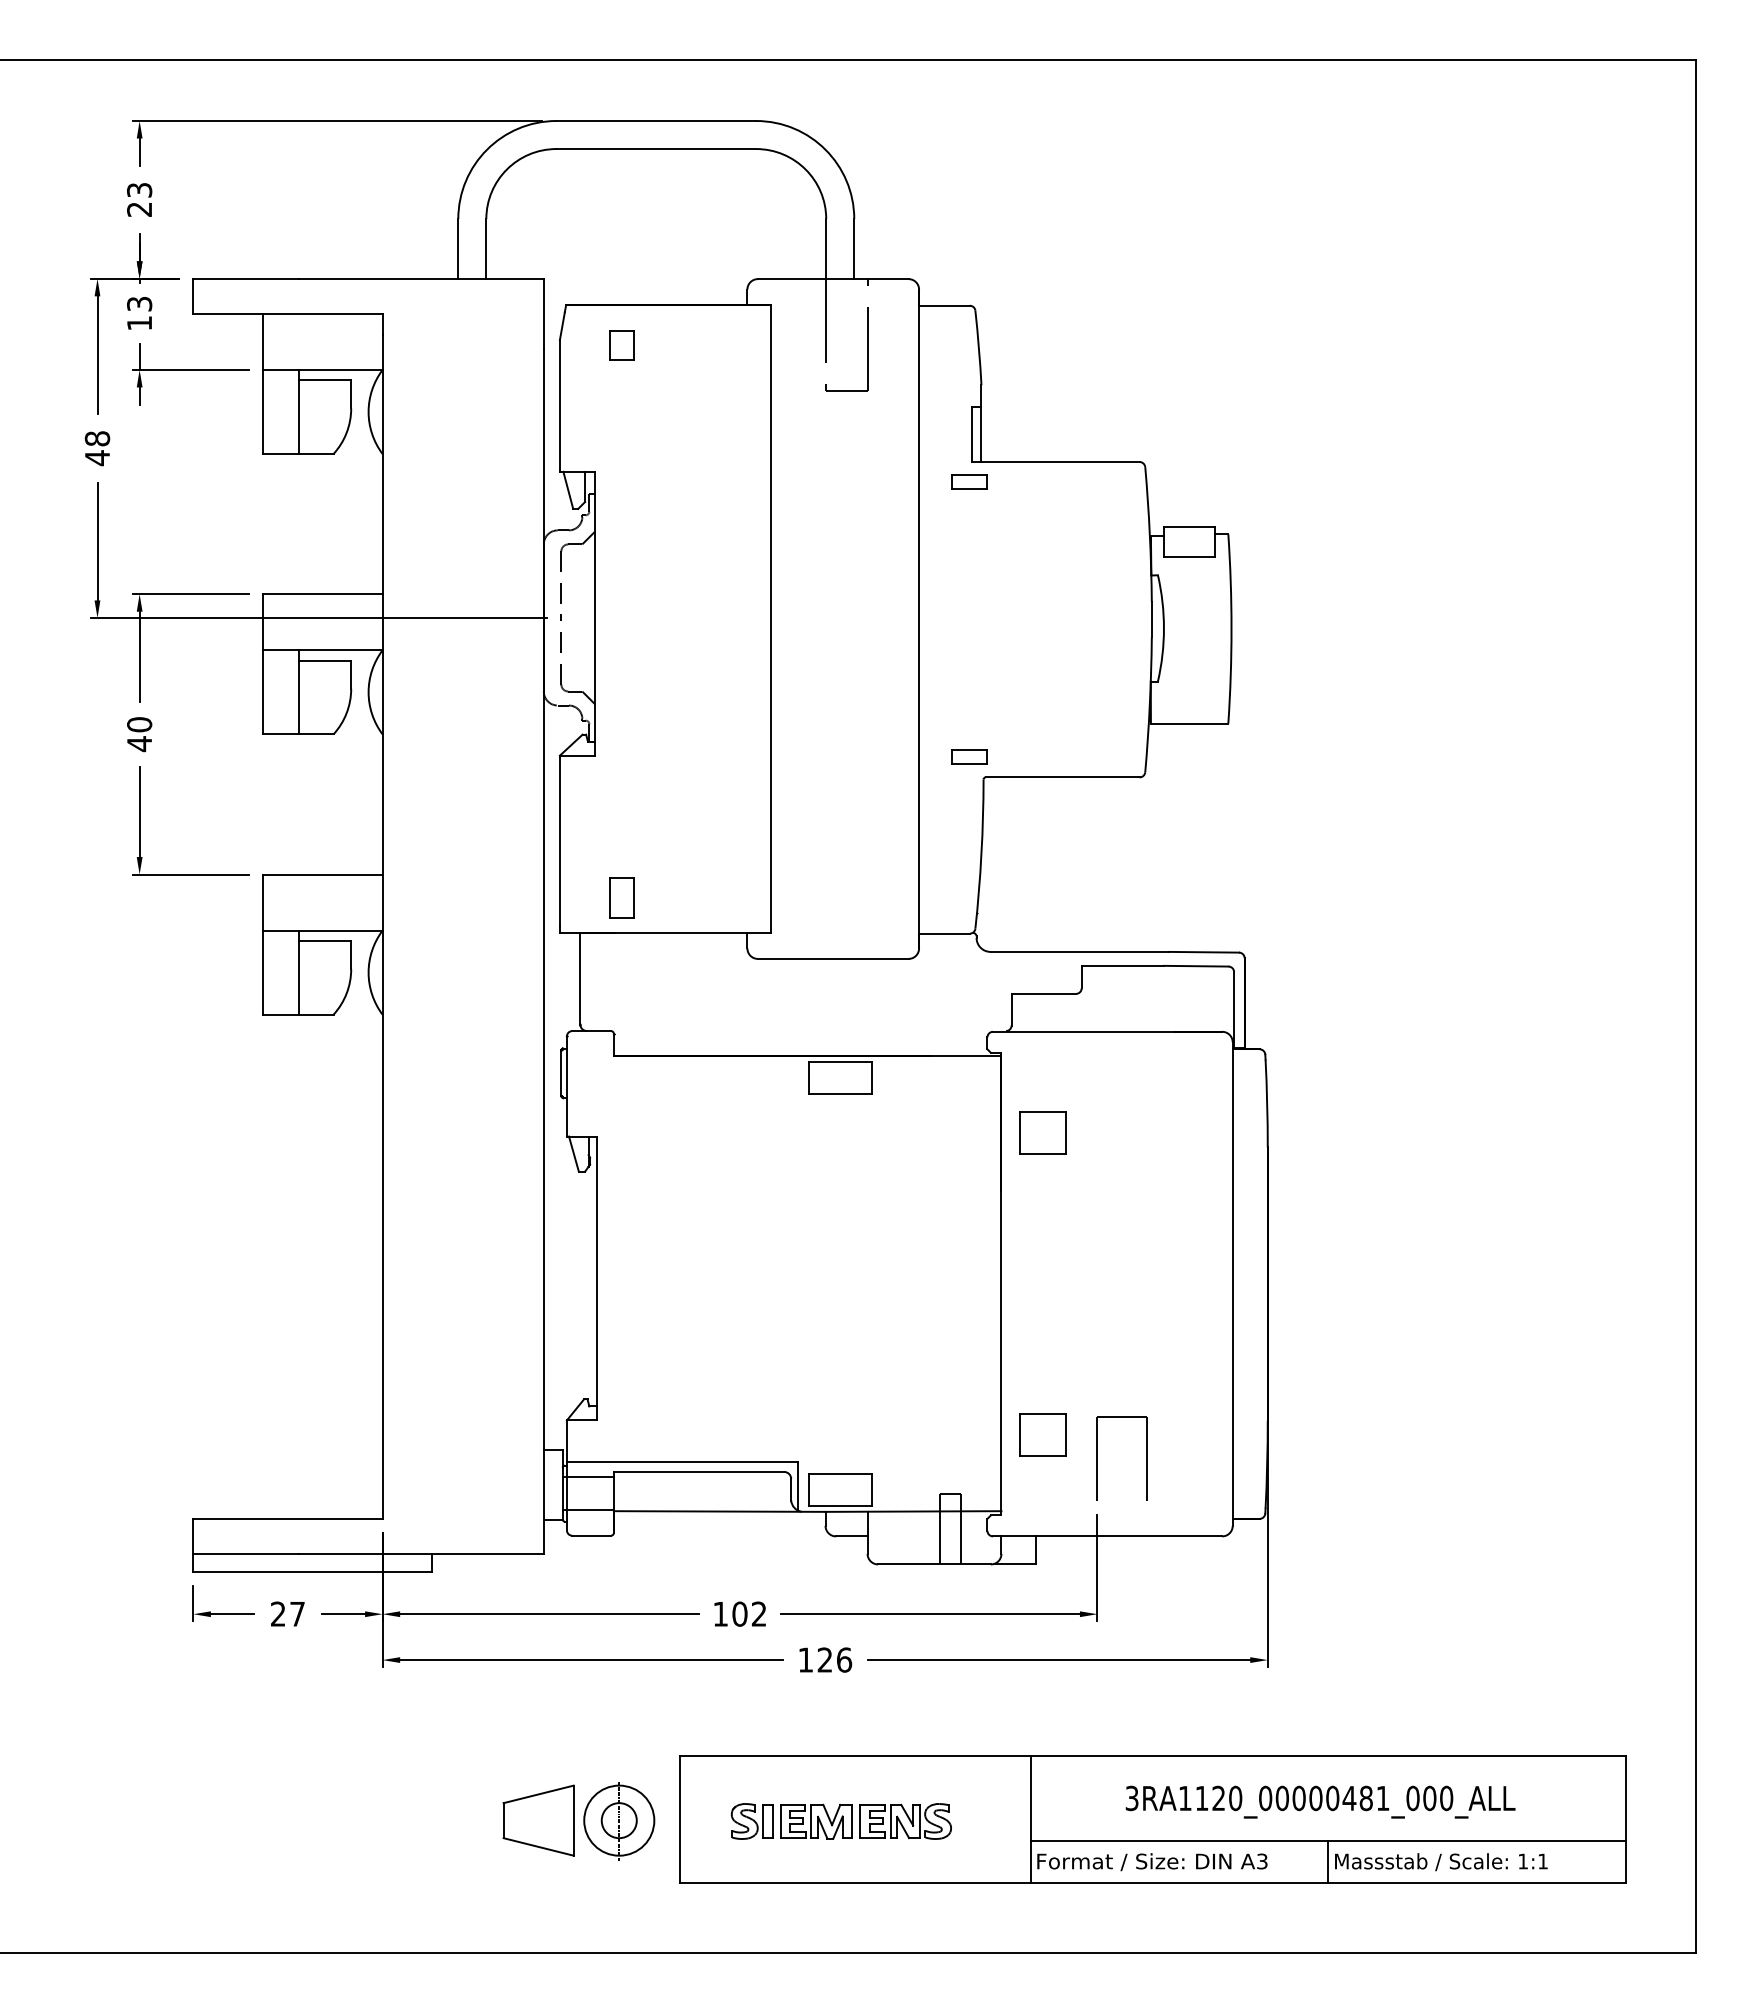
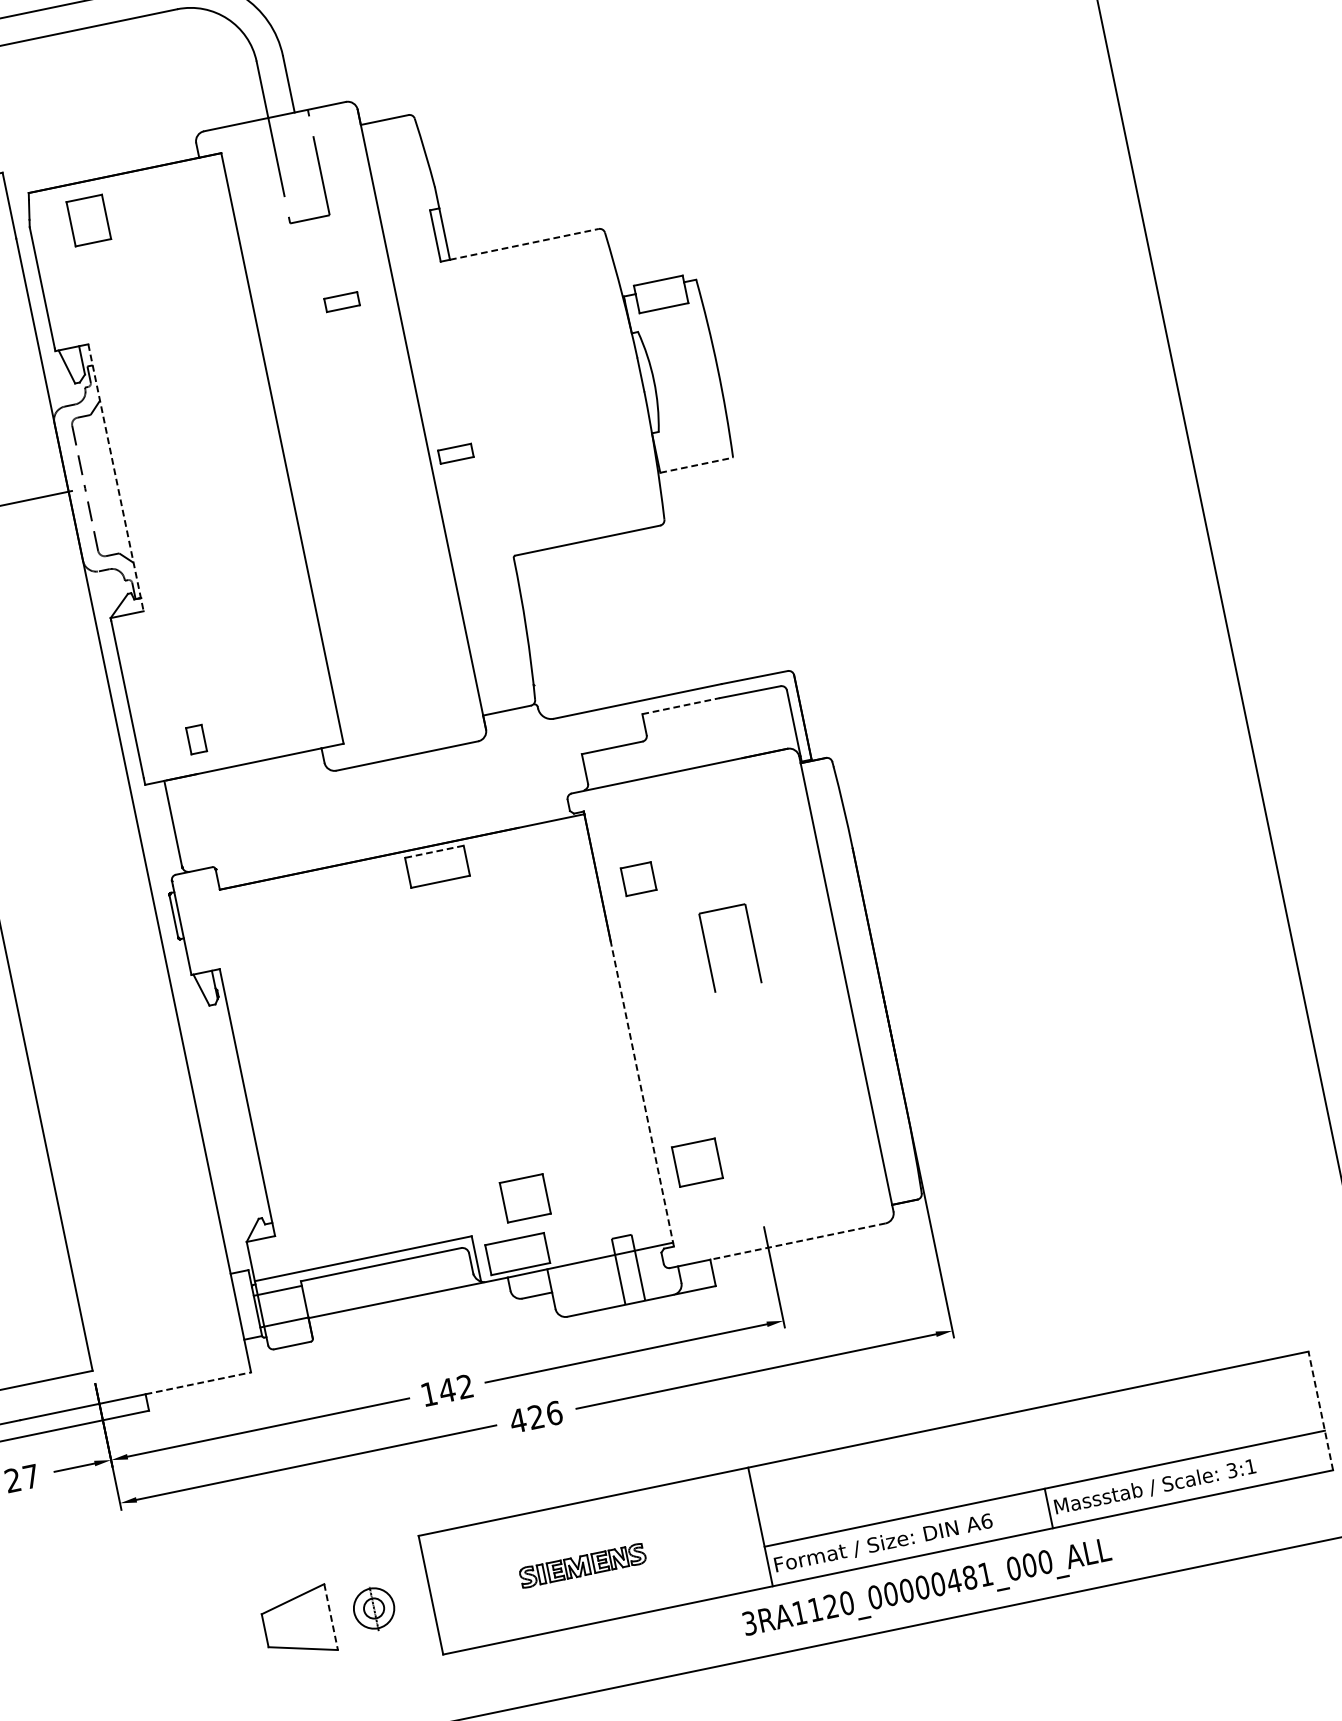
part: (621, 345) -> (88, 220), size x1.6
line: (1061, 462) -> (525, 244), solid -> dashed
part: (969, 481) -> (341, 301), moved
line: (594, 613) -> (115, 477), solid -> dashed
line: (1189, 723) -> (696, 465), solid -> dashed
part: (969, 756) -> (455, 453), moved
part: (621, 897) -> (196, 739), size x0.7
line: (1123, 965) -> (681, 705), solid -> dashed
line: (840, 1062) -> (434, 852), solid -> dashed
part: (1042, 1132) -> (637, 878), size x0.7
line: (1001, 1352) -> (642, 1093), solid -> dashed
part: (859, 1434) -> (524, 1198), added
part: (1097, 1458) -> (707, 952), moved
line: (1128, 1536) -> (797, 1241), solid -> dashed
line: (488, 1554) -> (199, 1383), solid -> dashed
text: (739, 1613) -> (446, 1389), 102 -> 142
text: (805, 1659) -> (517, 1420), 126 -> 426
text: (1320, 1801) -> (927, 1589), moved
line: (1626, 1818) -> (1320, 1409), solid -> dashed
line: (573, 1821) -> (331, 1617), solid -> dashed
part: (619, 1821) -> (374, 1608), size x0.6
part: (840, 1821) -> (582, 1565), size x0.6
text: (1262, 1861) -> (986, 1521), A3 -> A6
text: (1523, 1861) -> (1232, 1470), 1:1 -> 3:1

